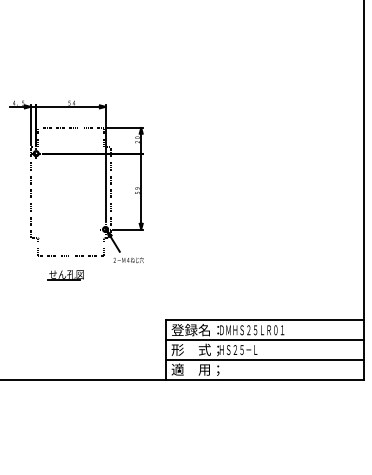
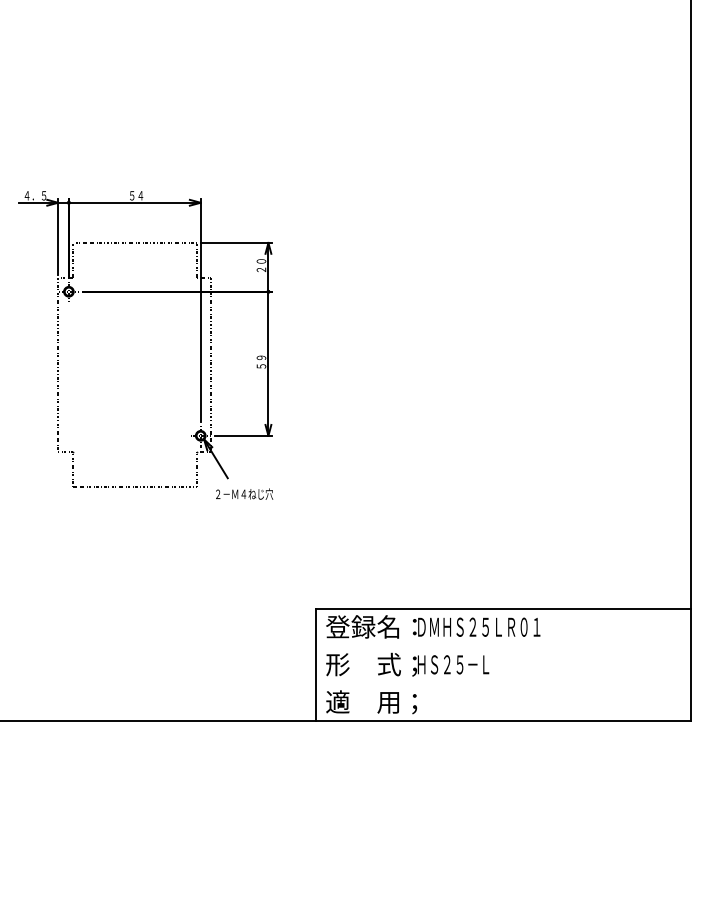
part: (65, 275) -> (124, 523), removed
line: (264, 340) -> (502, 646), removed
line: (264, 359) -> (502, 682), removed

